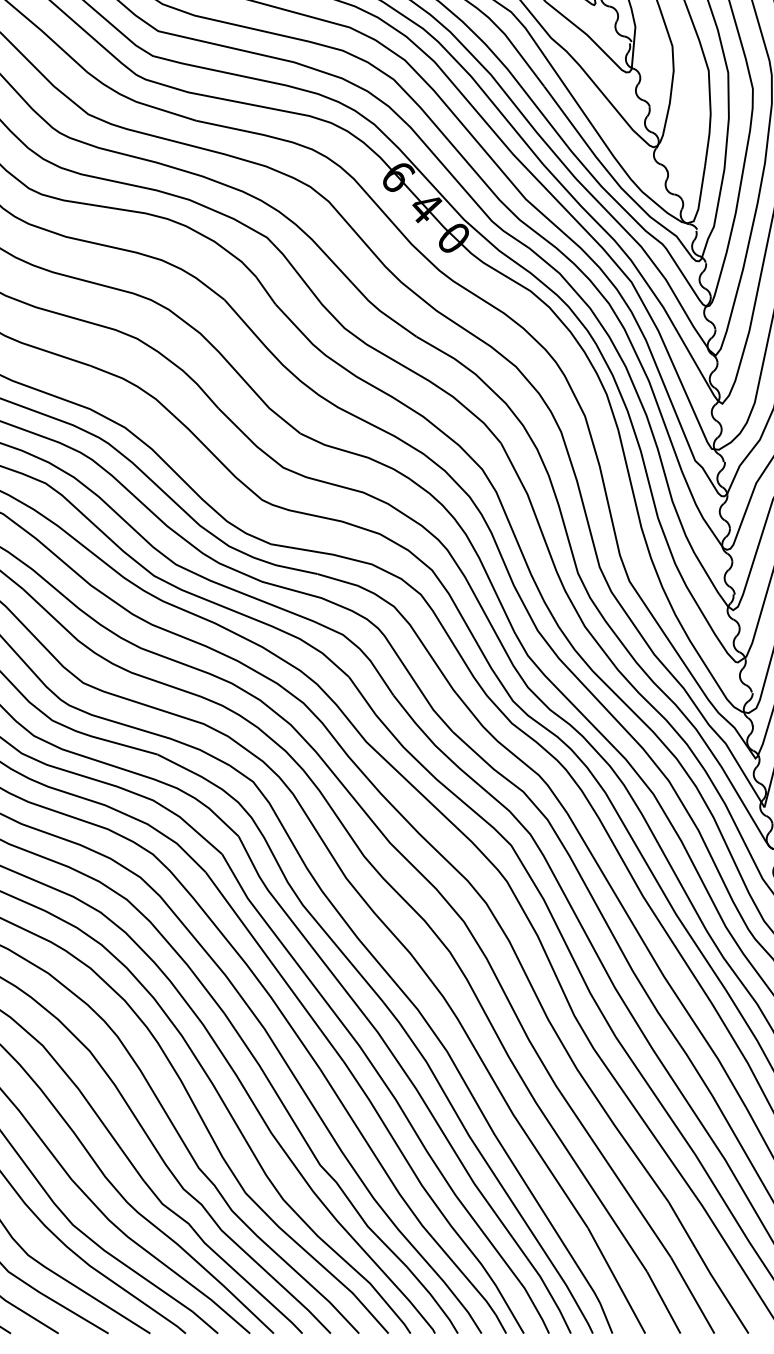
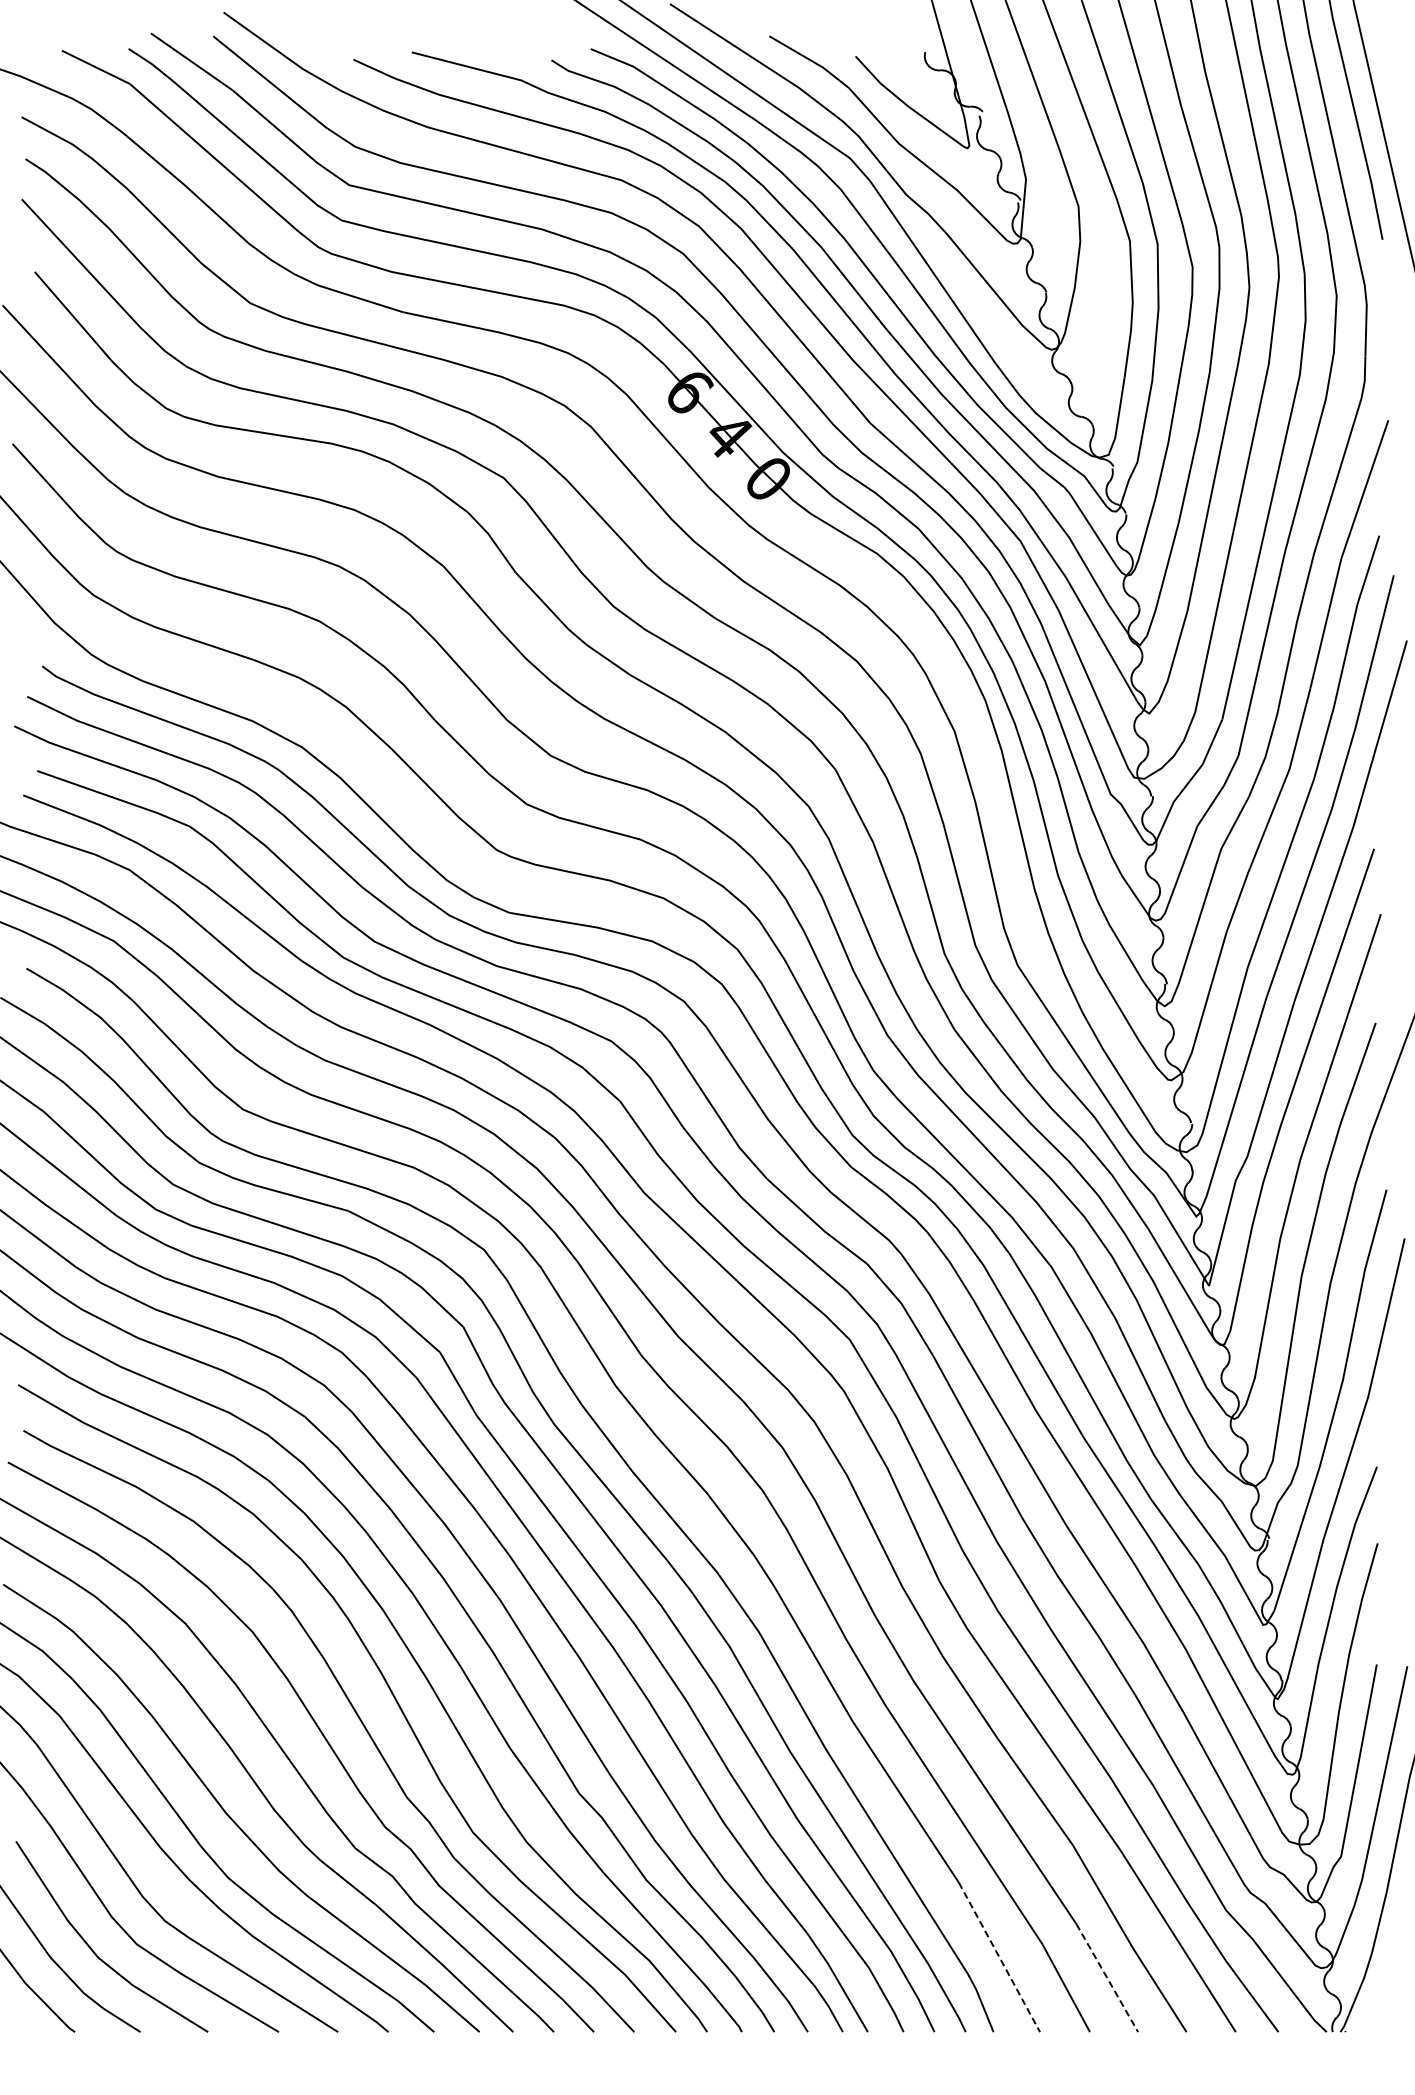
line: (616, 1280) -> (999, 1957), solid -> dashed
line: (692, 1295) -> (1107, 1978), solid -> dashed

